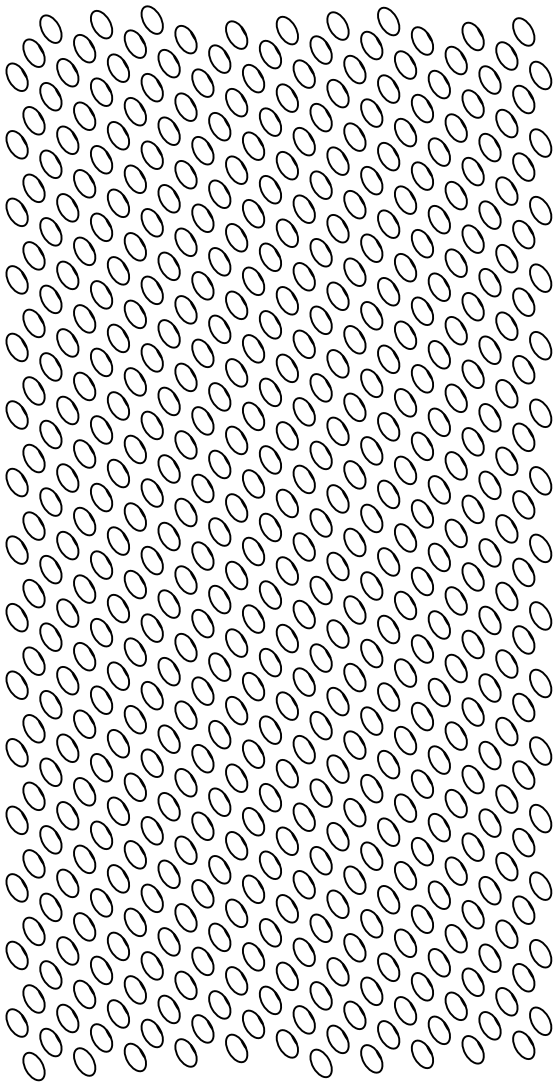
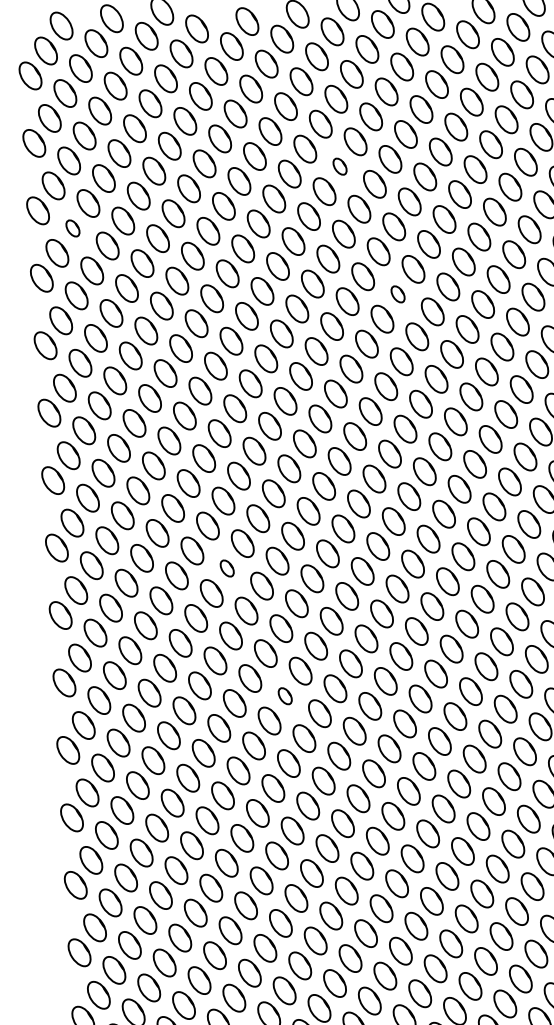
part: (320, 184) -> (339, 166), size x0.6
part: (50, 231) -> (72, 228), size x0.6
part: (371, 315) -> (397, 294), size x0.6
part: (185, 579) -> (226, 568), size x0.6
part: (236, 710) -> (284, 695), size x0.6

